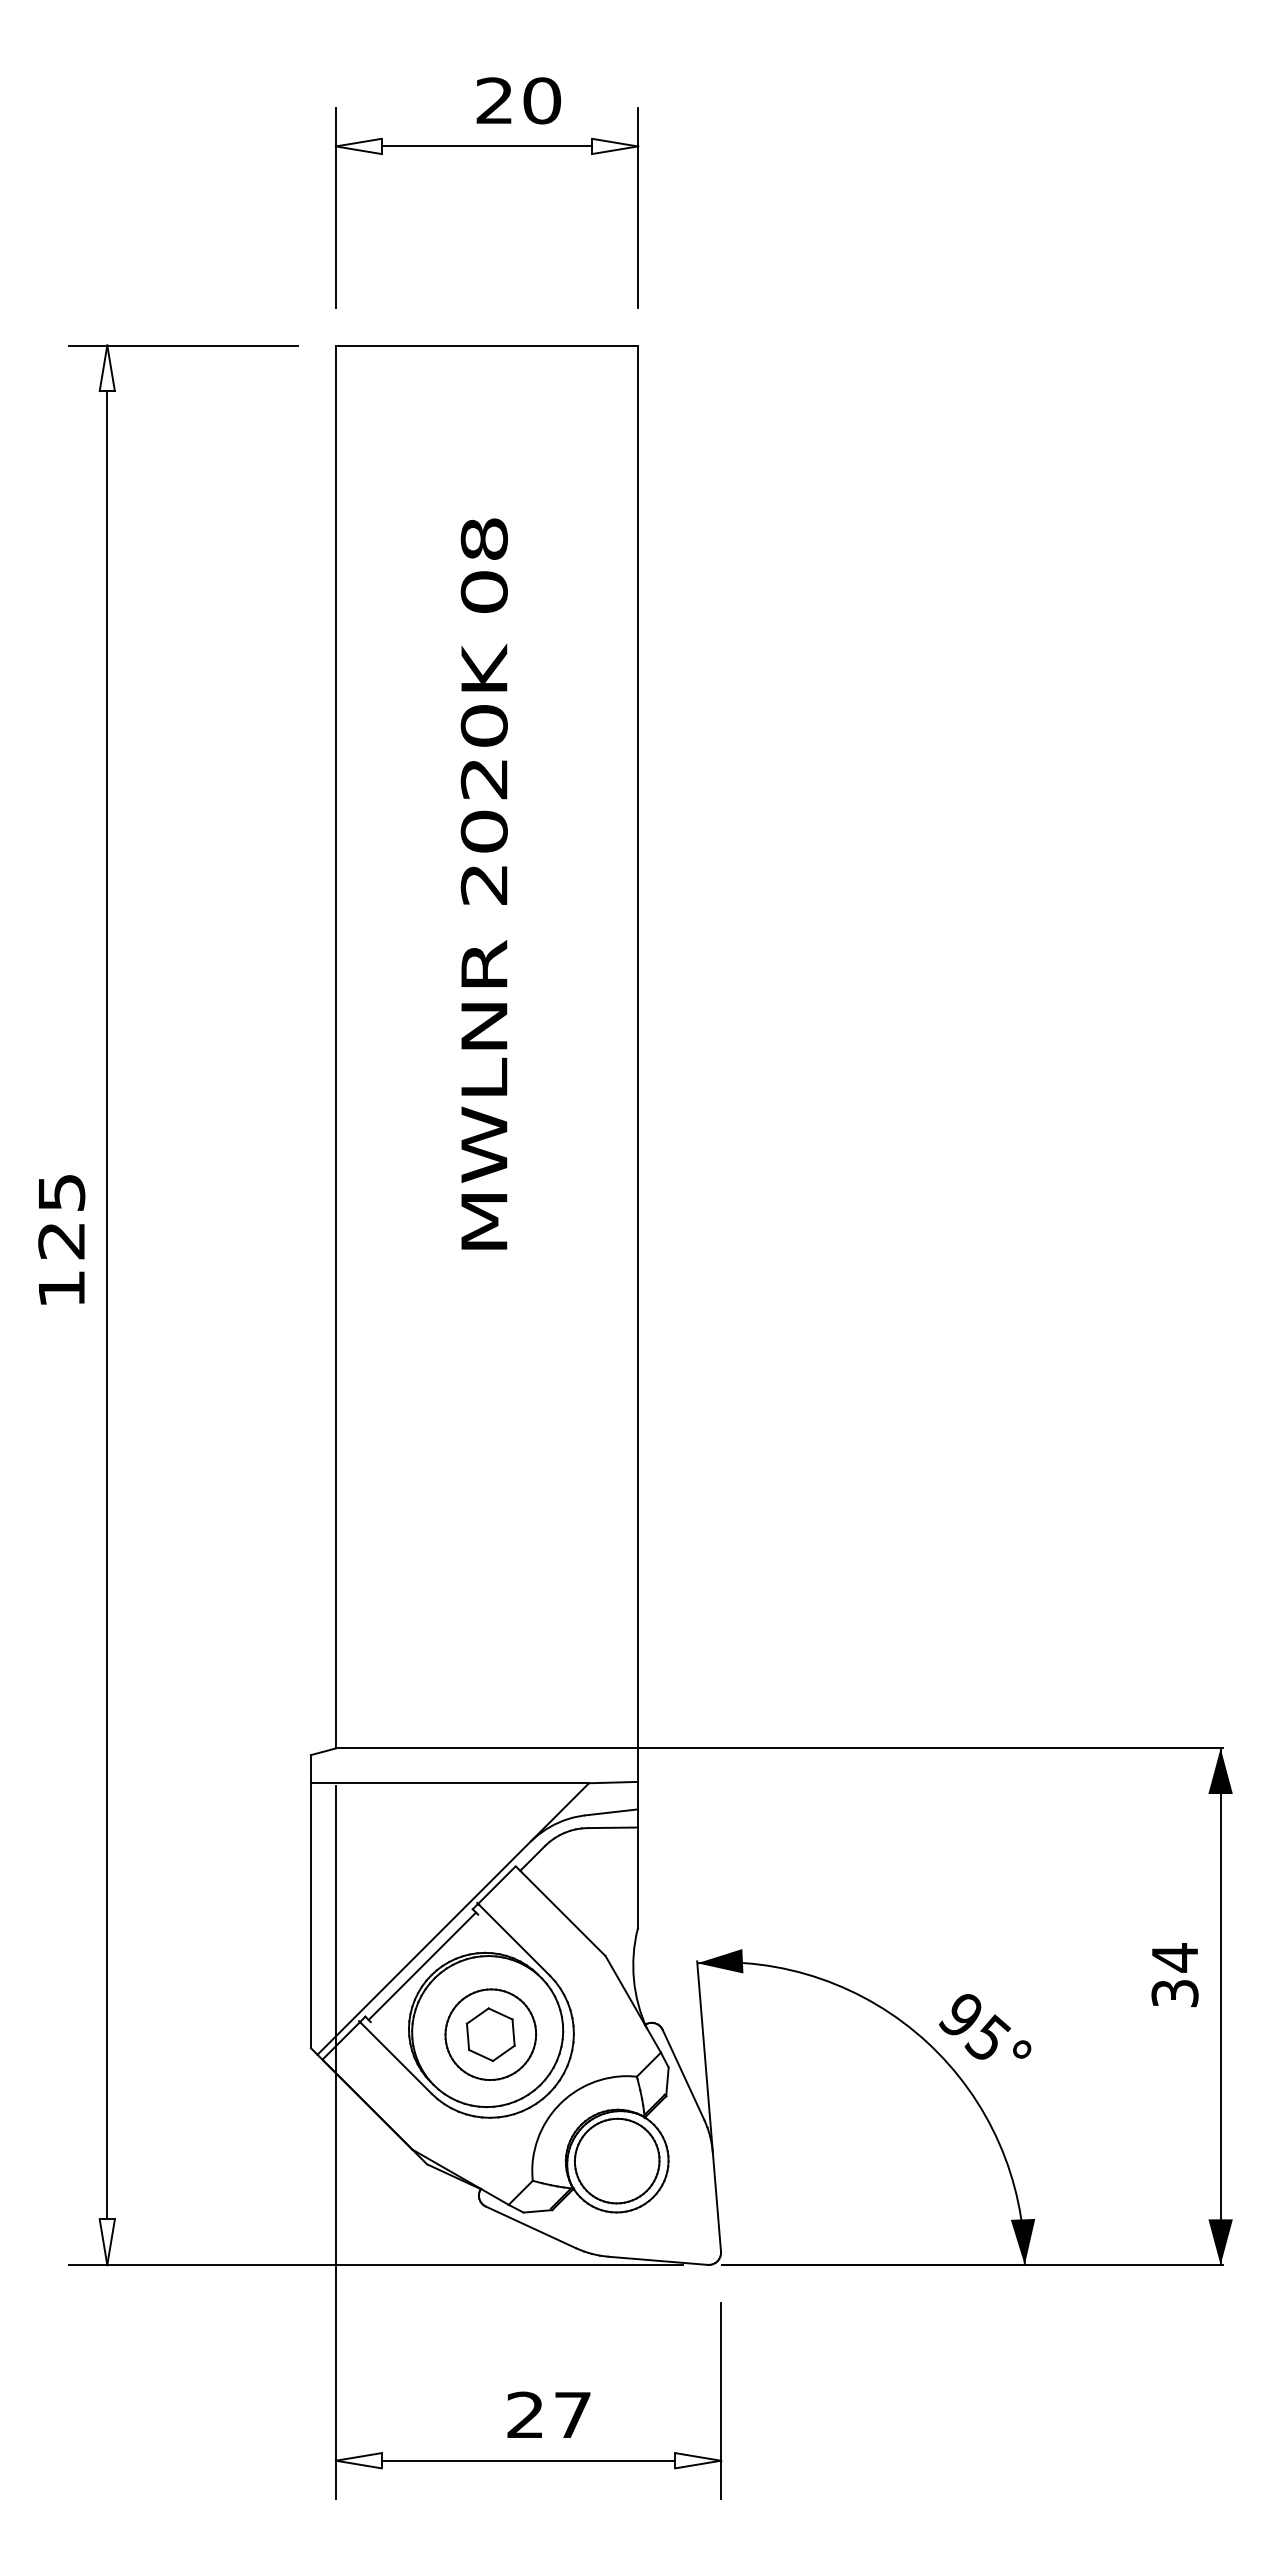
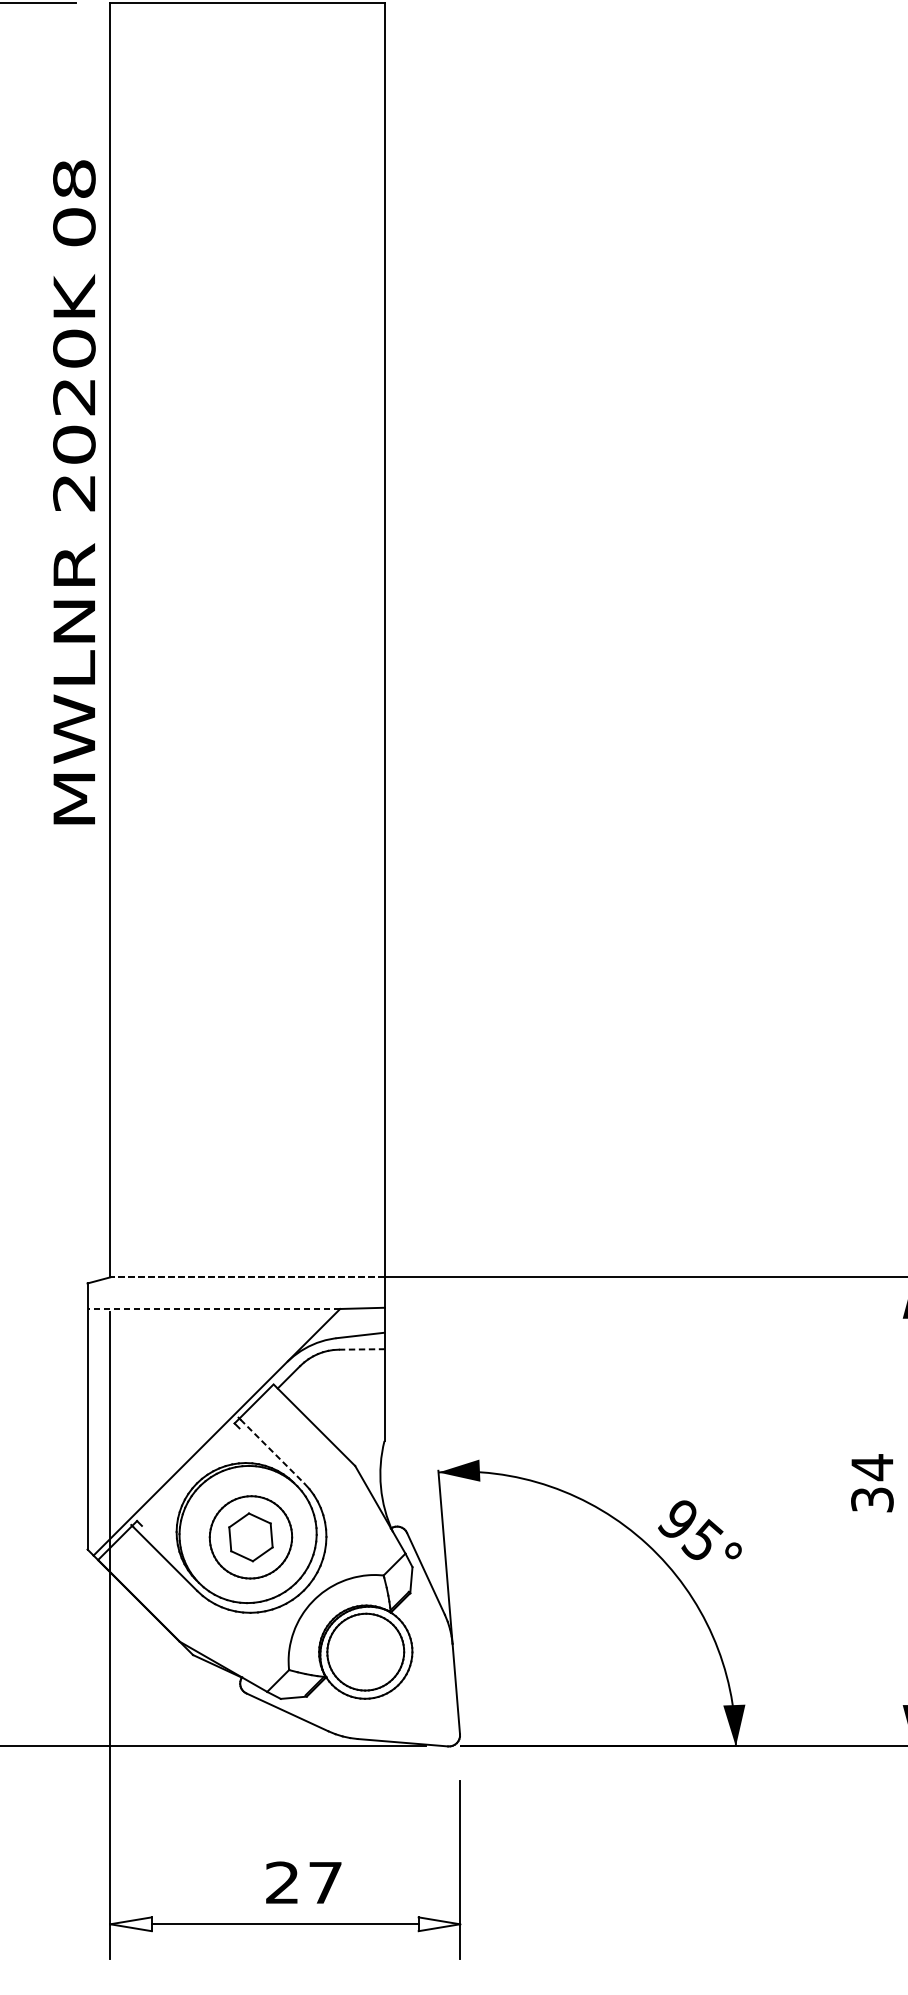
text: (483, 883) -> (73, 491), moved
line: (486, 1748) -> (247, 1277), solid -> dashed
line: (449, 1783) -> (213, 1309), solid -> dashed
line: (613, 1827) -> (362, 1349), solid -> dashed
line: (514, 1940) -> (272, 1451), solid -> dashed
line: (422, 1965) -> (188, 1474), removed

